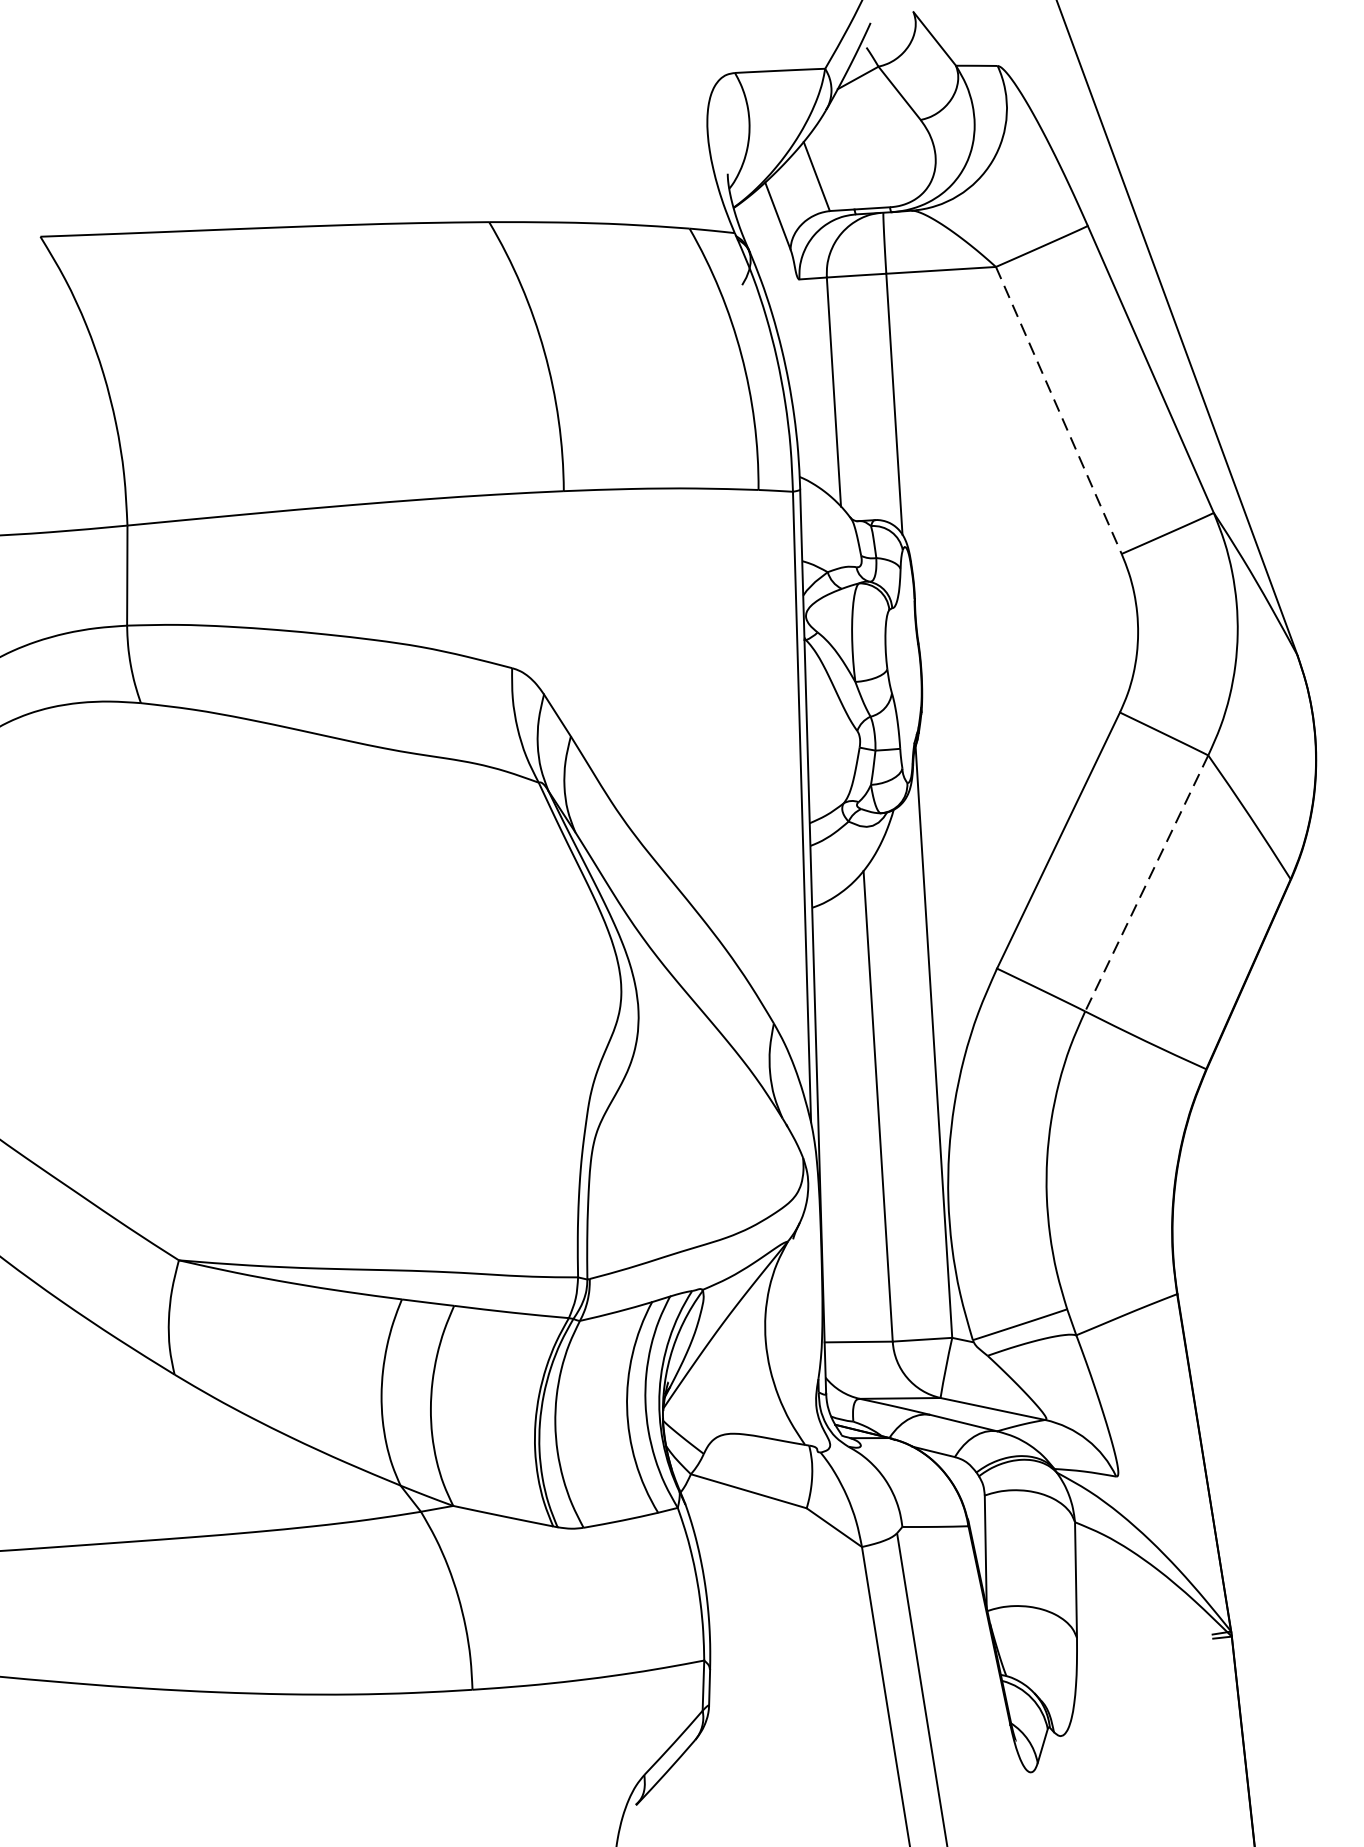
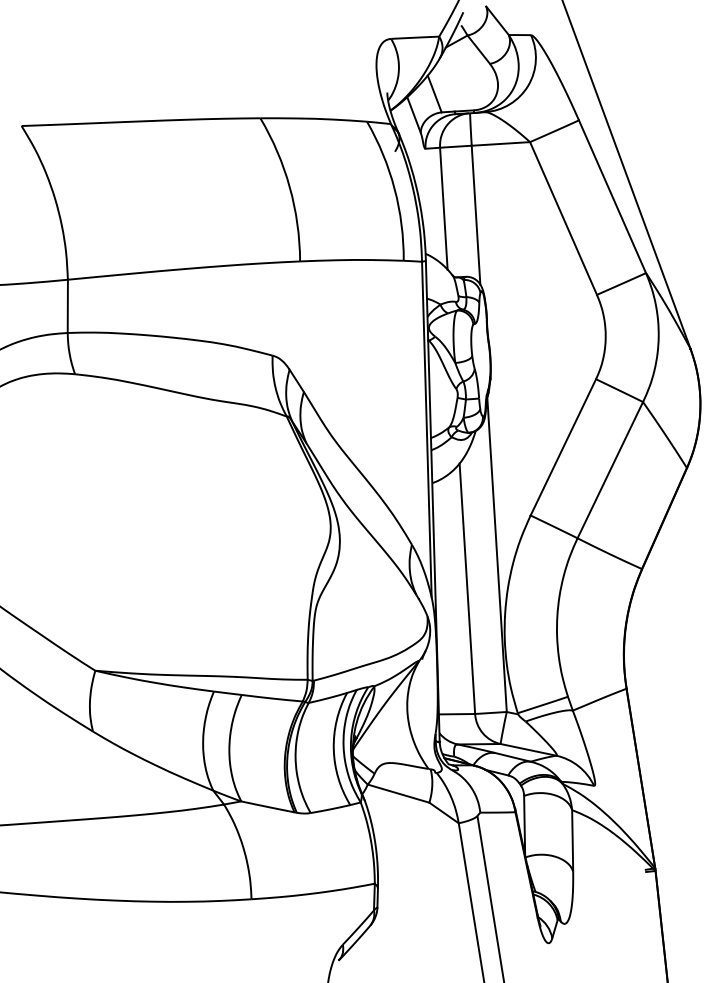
line: (1058, 410) -> (563, 218), dashed -> solid
line: (1147, 884) -> (610, 470), dashed -> solid

